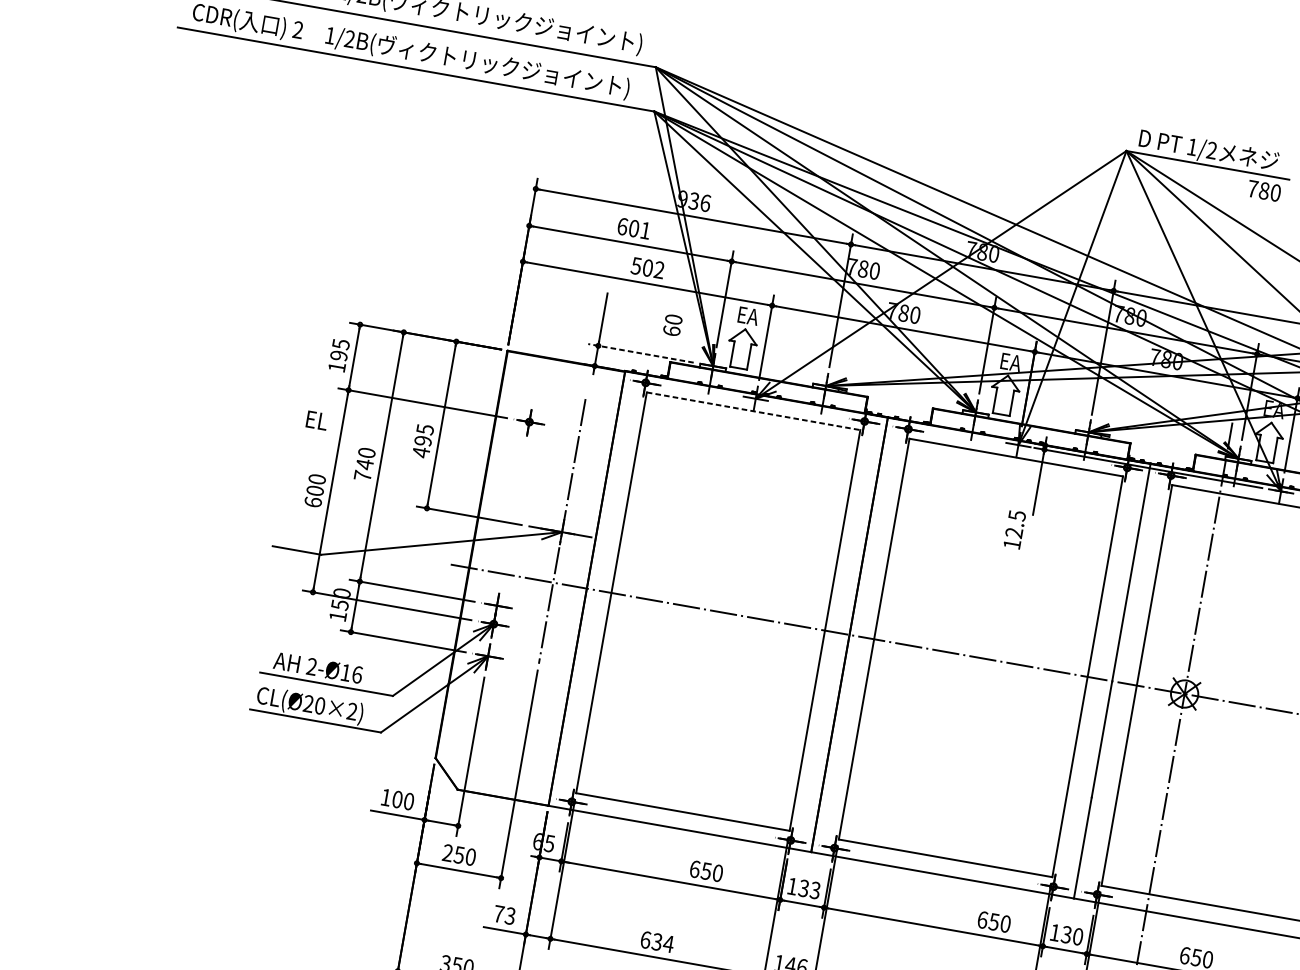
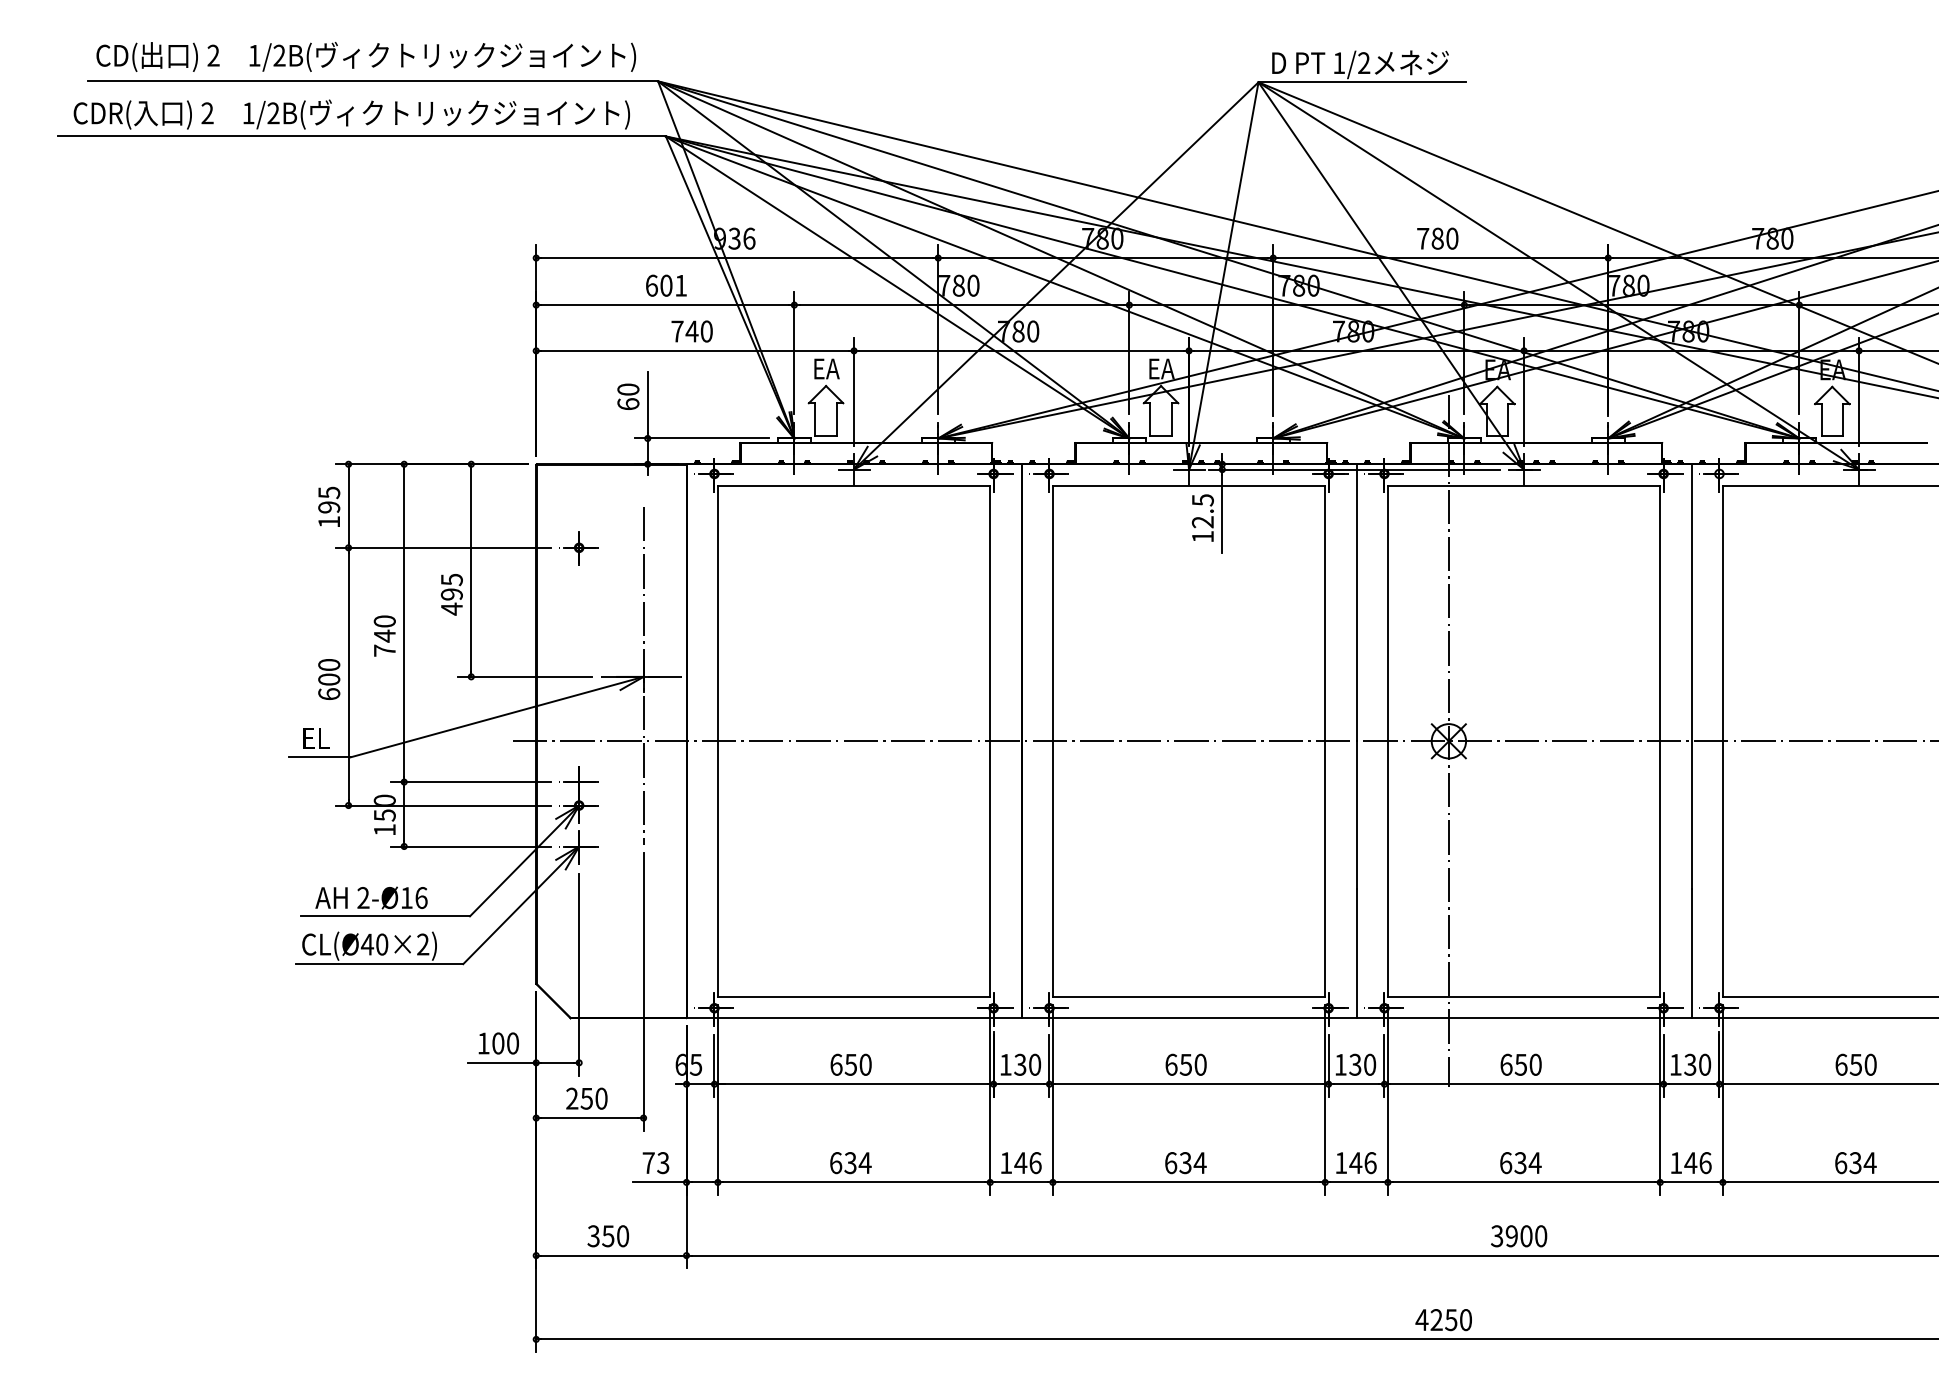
text: (1264, 190) -> (1437, 238), moved
text: (647, 267) -> (691, 331), 502 -> 740
text: (672, 325) -> (628, 396), moved
line: (640, 353) -> (701, 438), dashed -> solid
line: (753, 411) -> (854, 485), dashed -> solid
text: (317, 420) -> (316, 738), moved
text: (1014, 529) -> (1202, 517), moved
text: (308, 703) -> (367, 944), CL(Ø20×2) -> CL(Ø40×2)
text: (706, 870) -> (850, 1064), moved
text: (815, 890) -> (1034, 1064), 133 -> 130
text: (993, 921) -> (1185, 1064), moved

